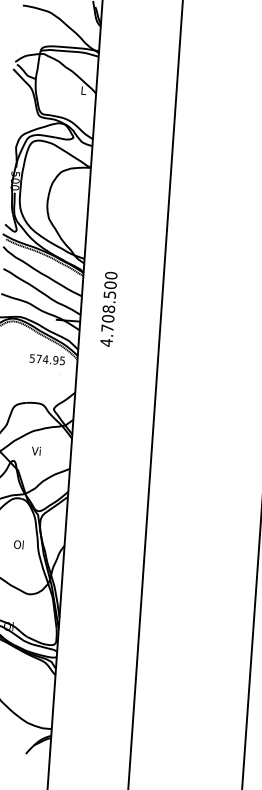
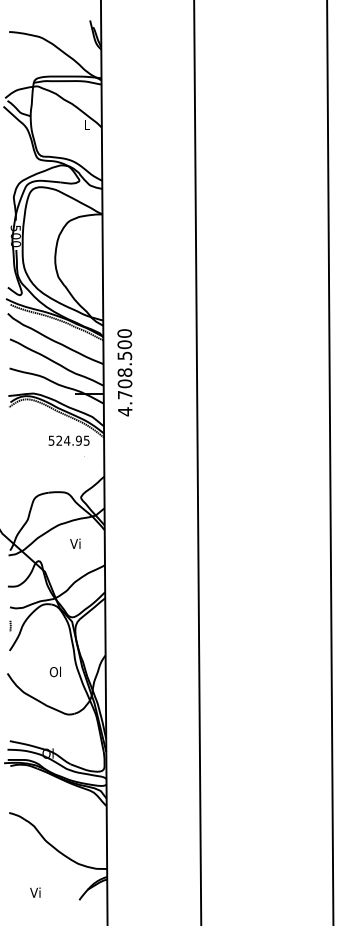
text: (108, 309) -> (124, 372), moved
text: (39, 358) -> (59, 440), 574.95 -> 524.95
text: (36, 450) -> (75, 543), moved
text: (18, 544) -> (54, 671), moved

